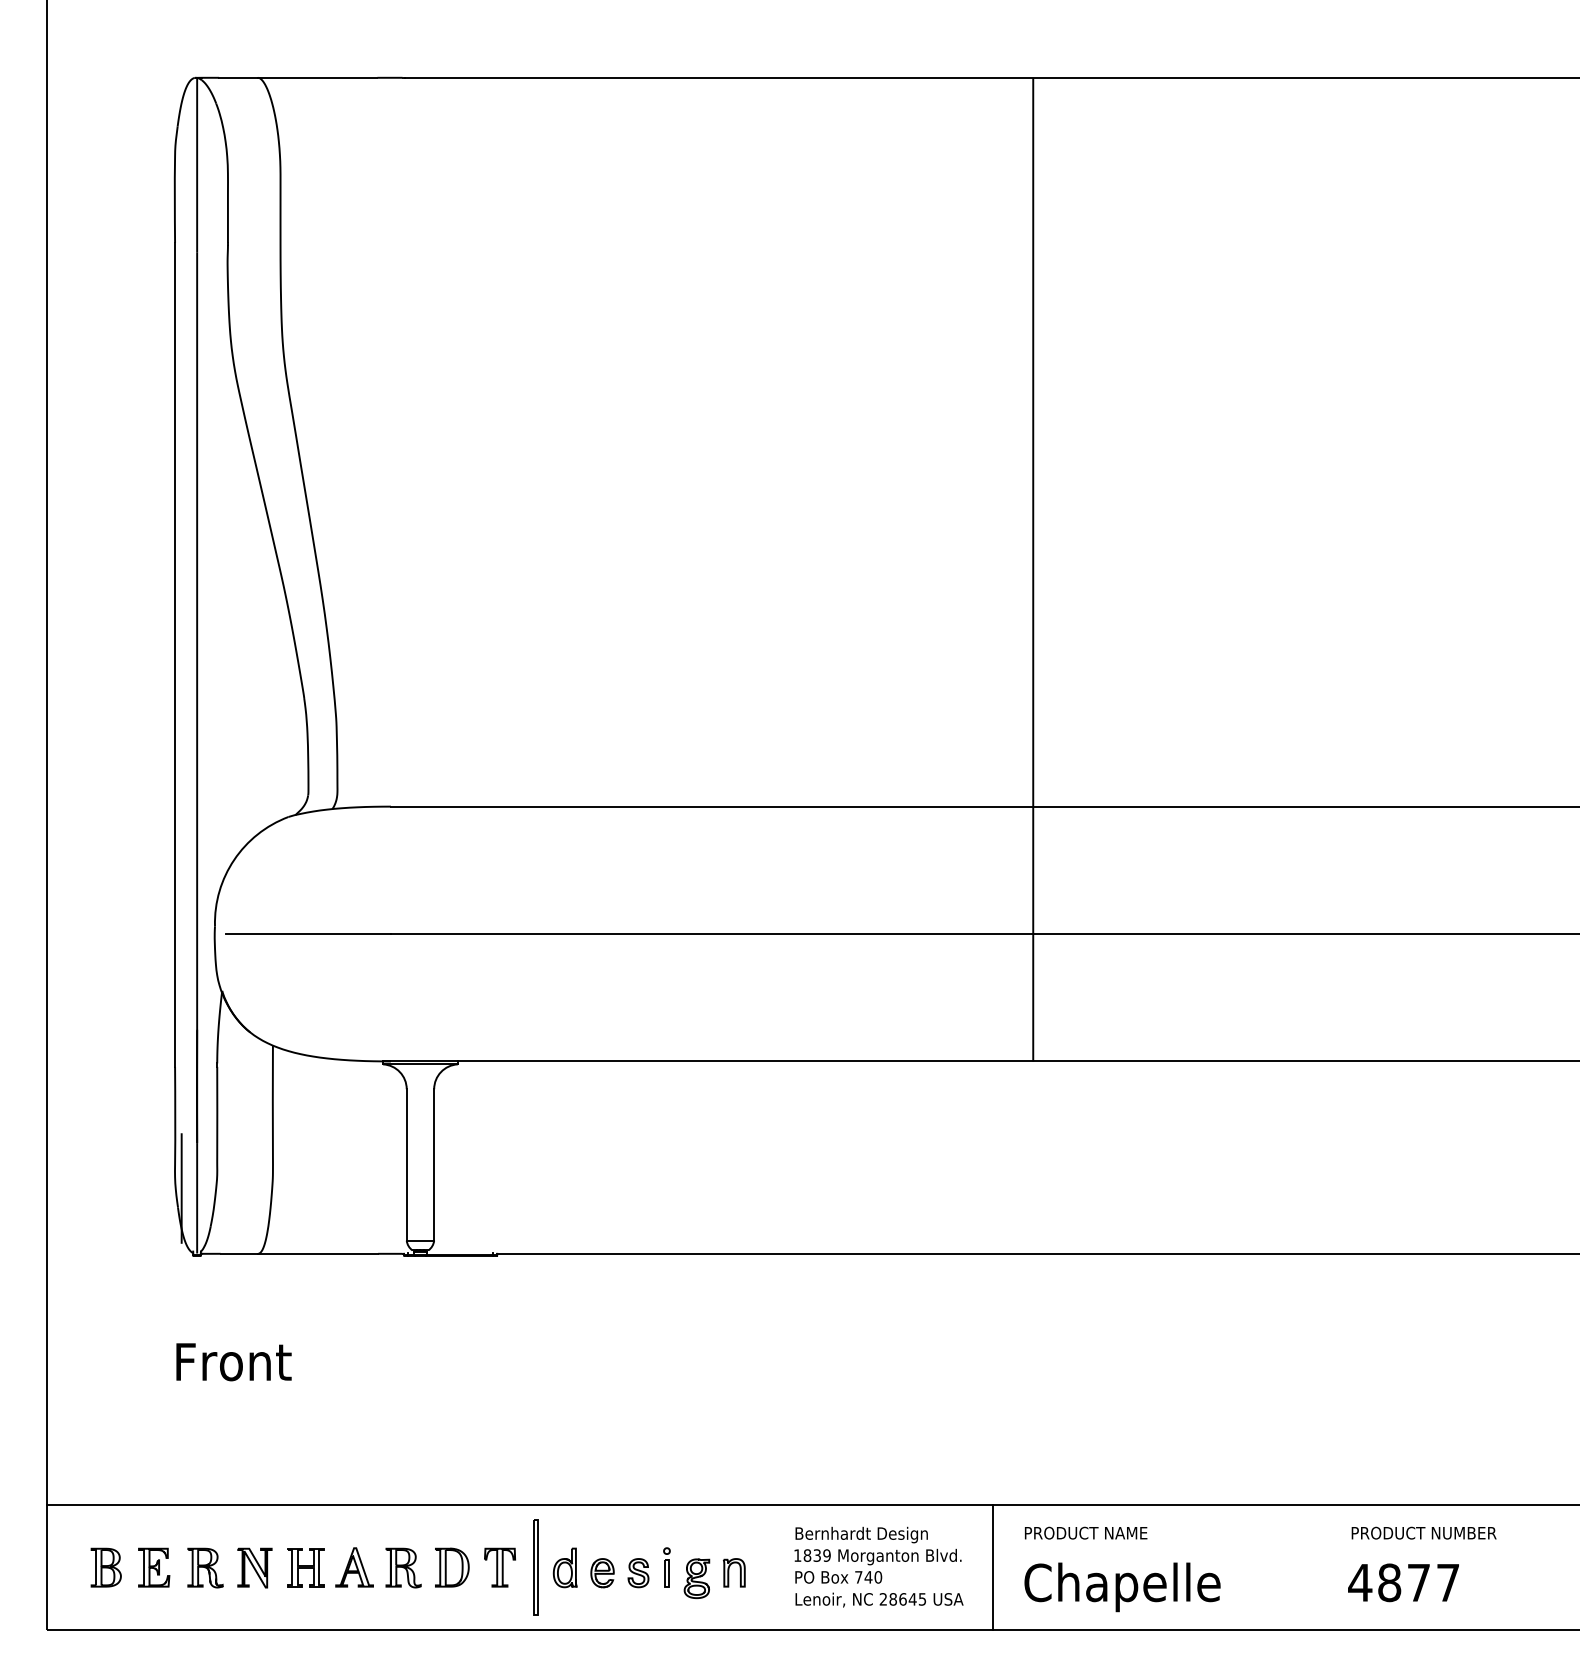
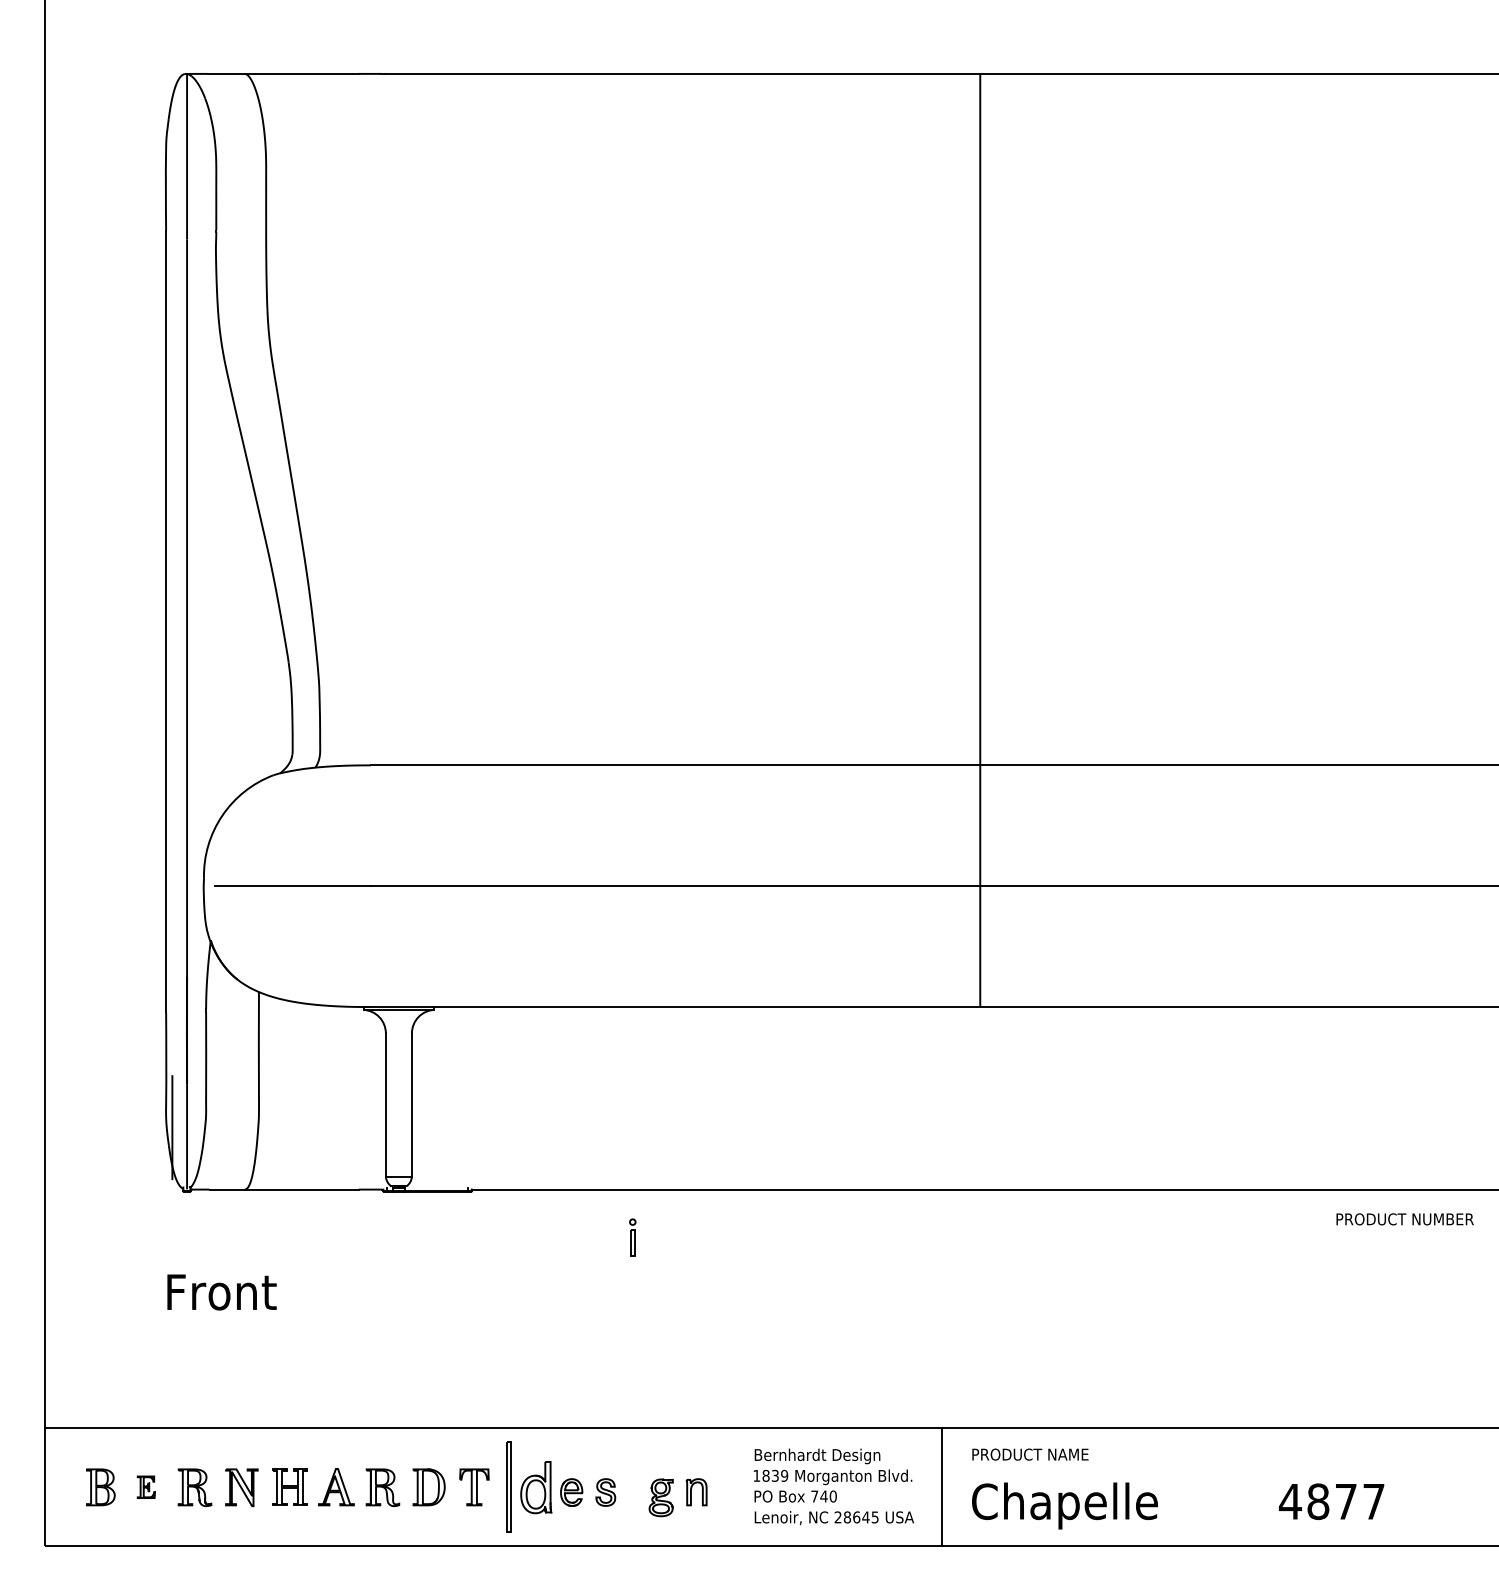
text: (1423, 1532) -> (1404, 1218), moved
part: (154, 1567) -> (146, 1487), size x0.6
part: (564, 1567) -> (535, 1487), size x1.4
part: (666, 1567) -> (632, 1237), moved

